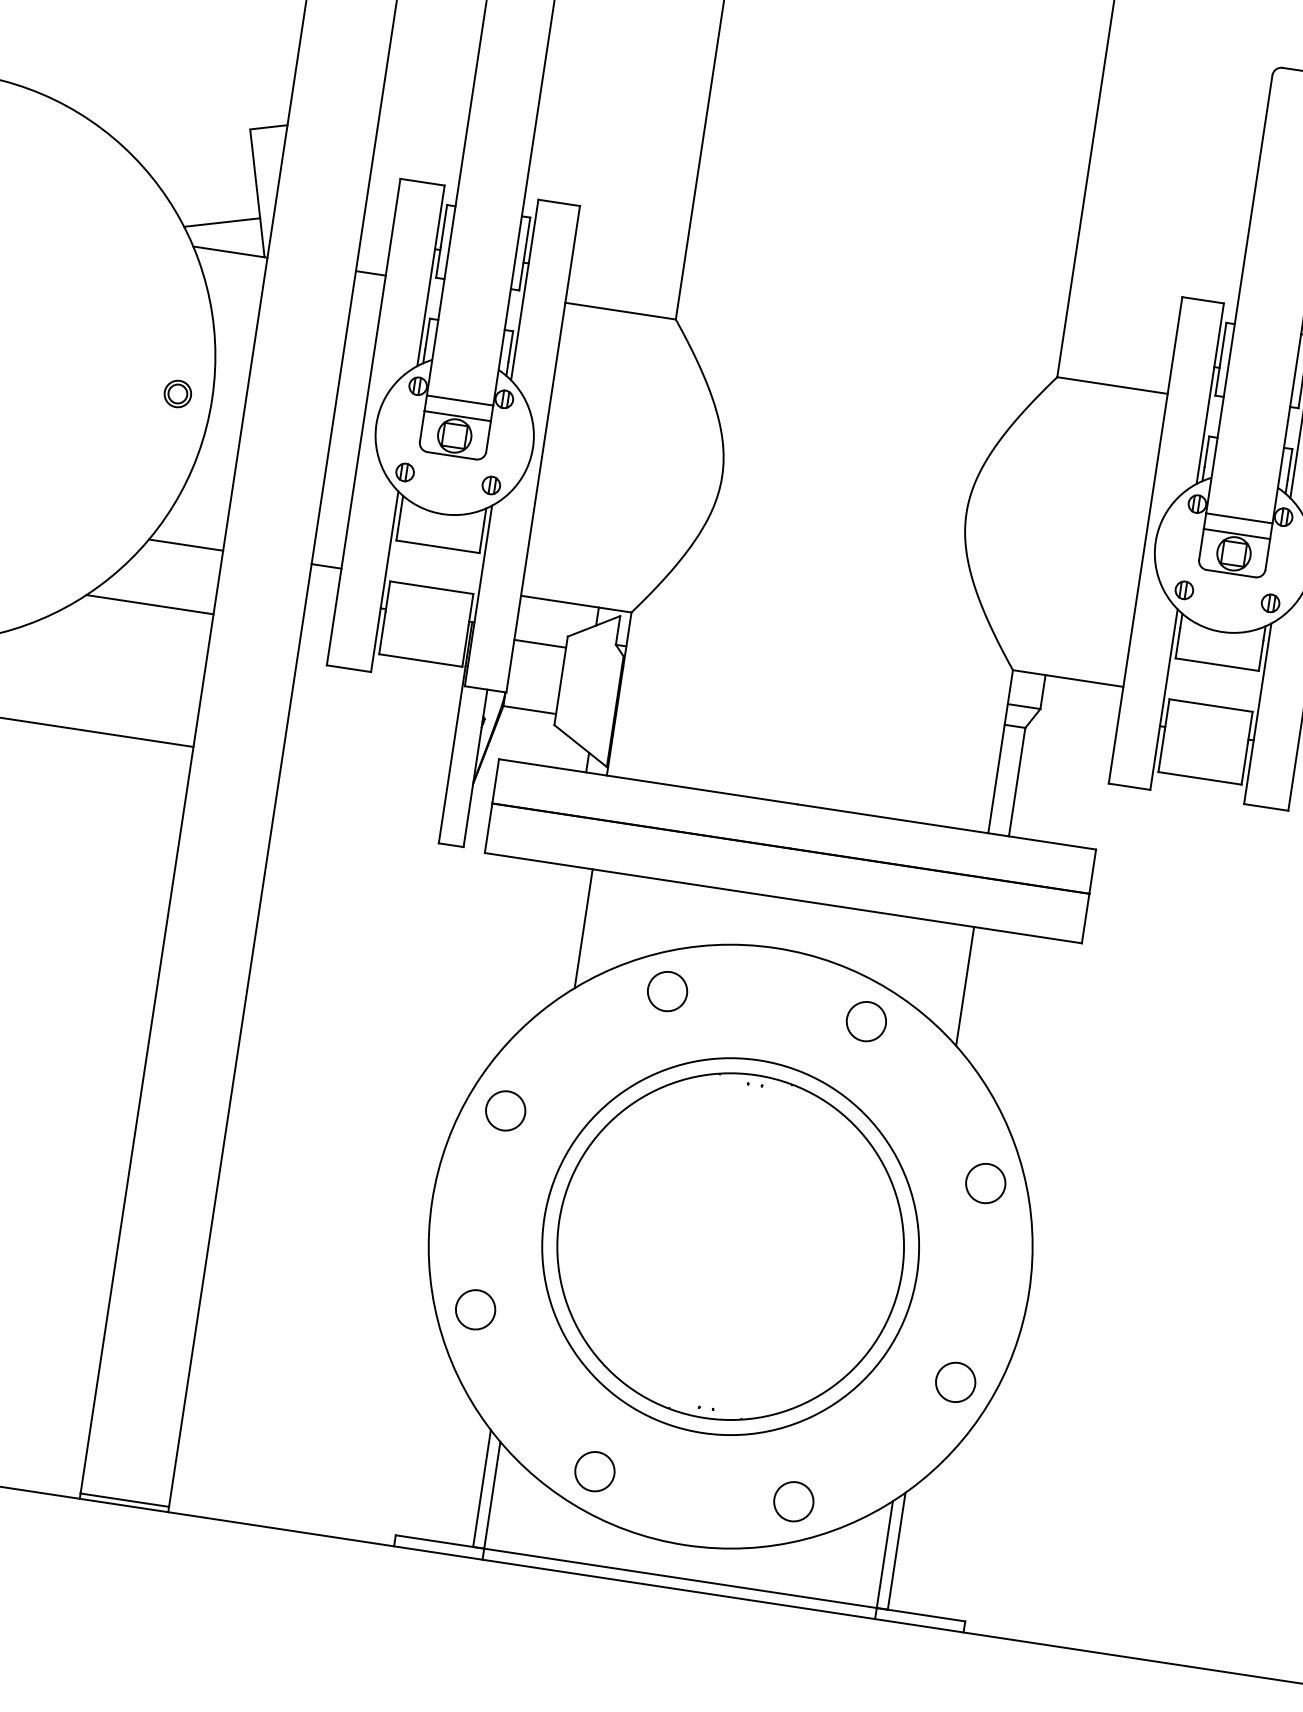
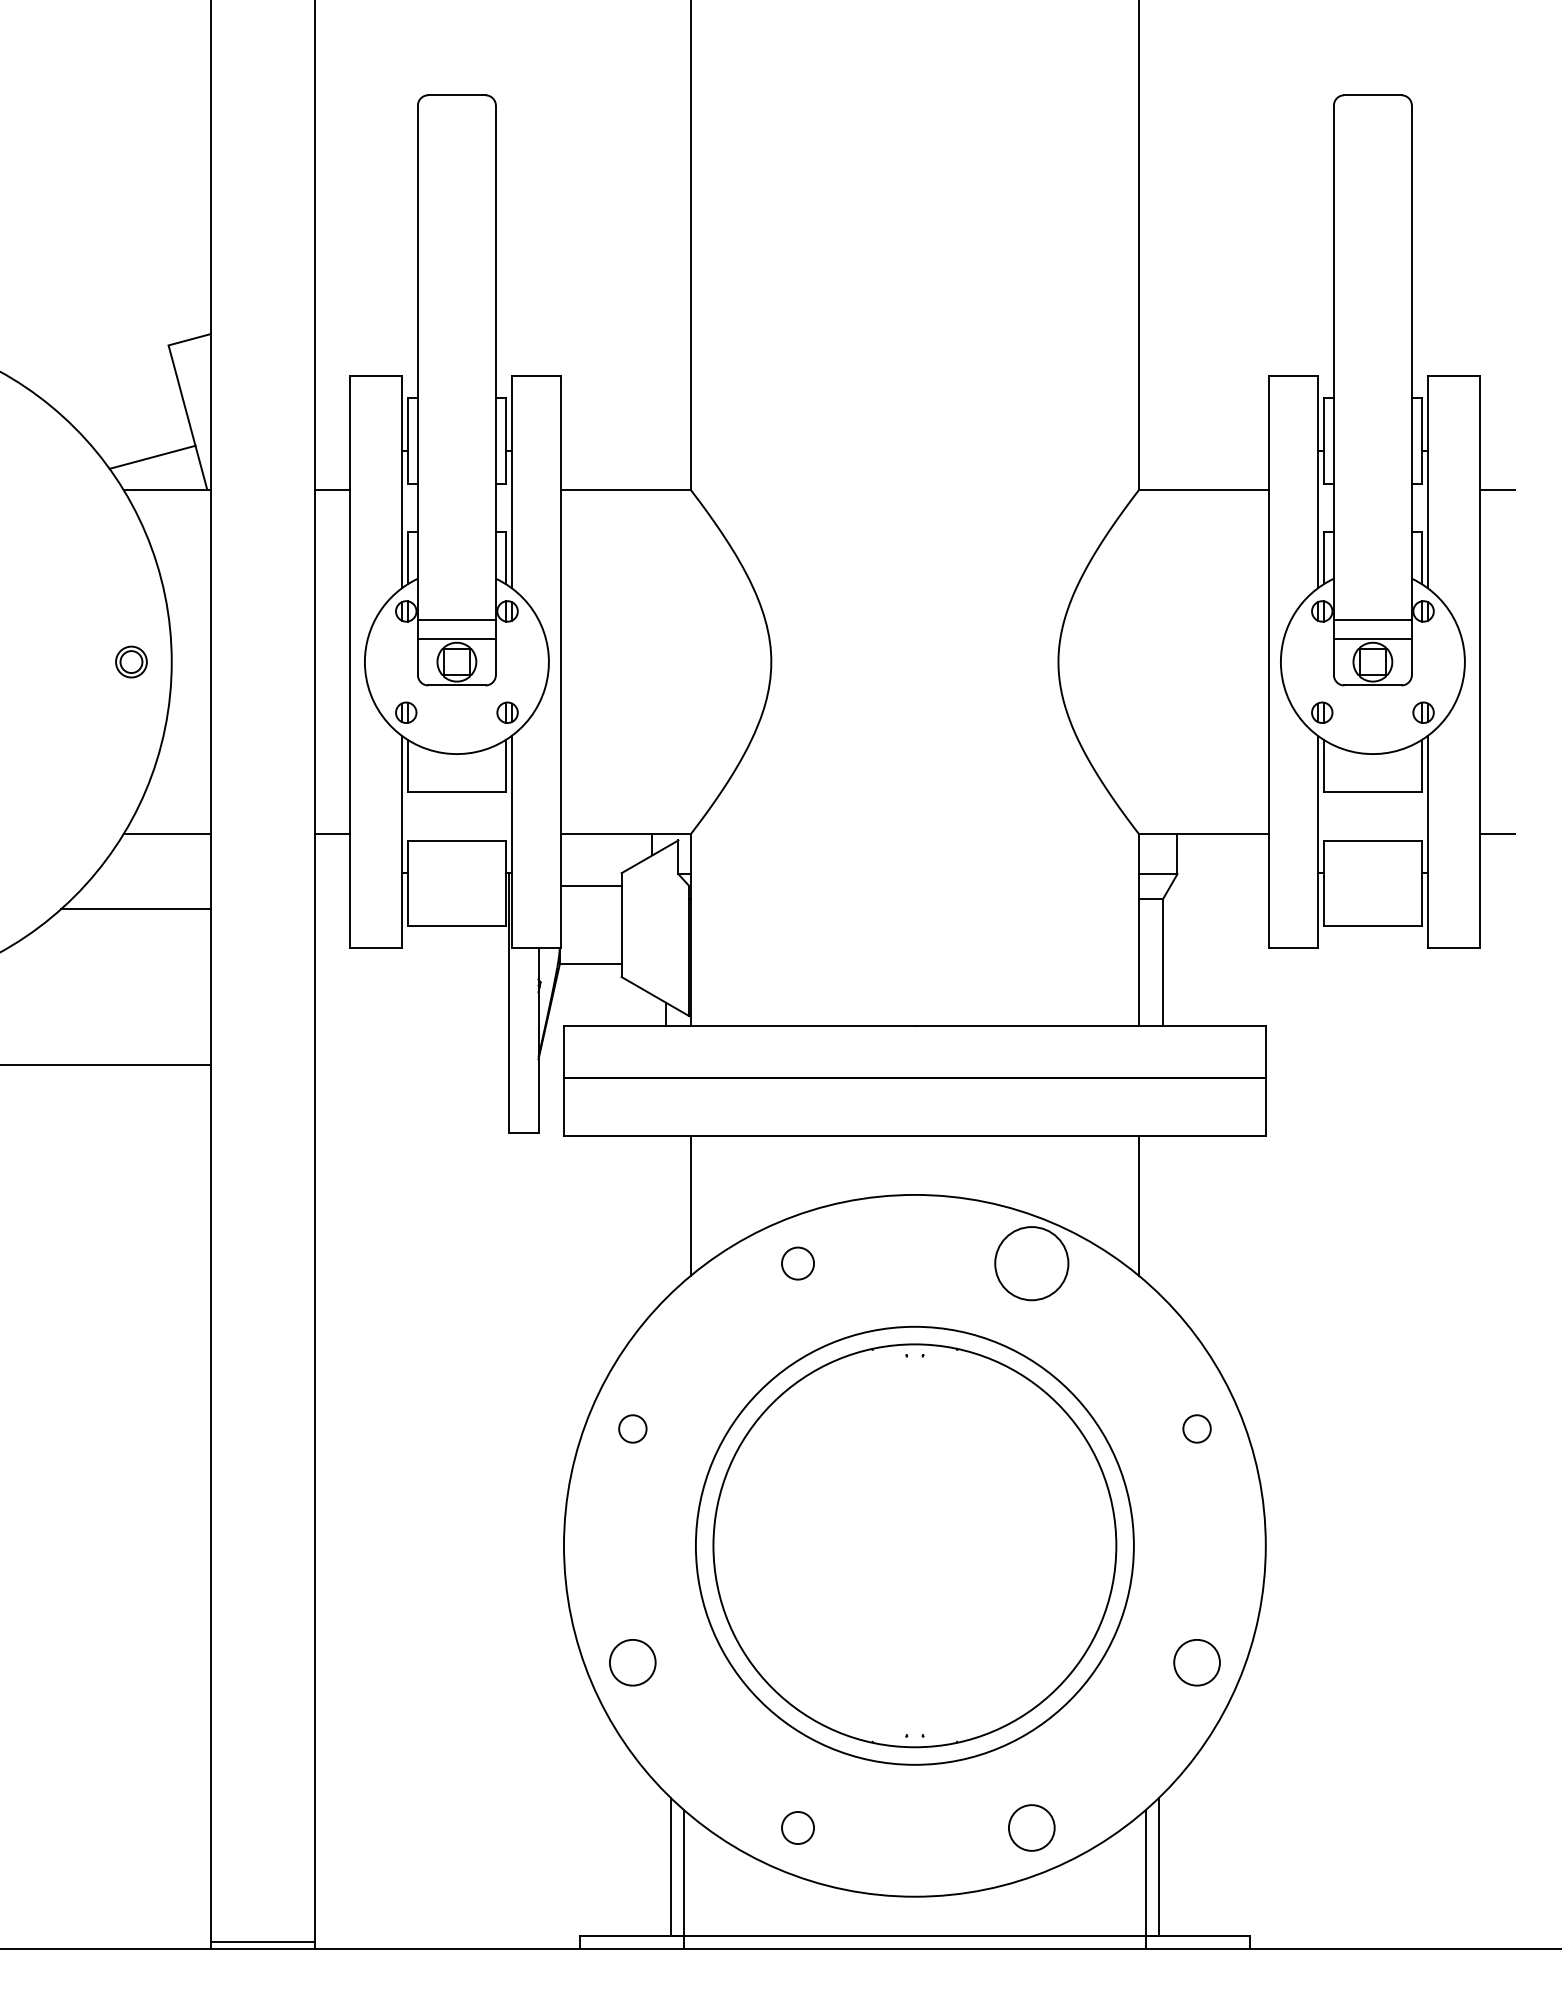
circle: (667, 991) -> (797, 1263), size x0.7
circle: (866, 1021) -> (1031, 1263), size x1.6
circle: (505, 1110) -> (632, 1428), size x0.6
circle: (985, 1183) -> (1196, 1428), size x0.6
circle: (594, 1471) -> (797, 1827), size x0.7

